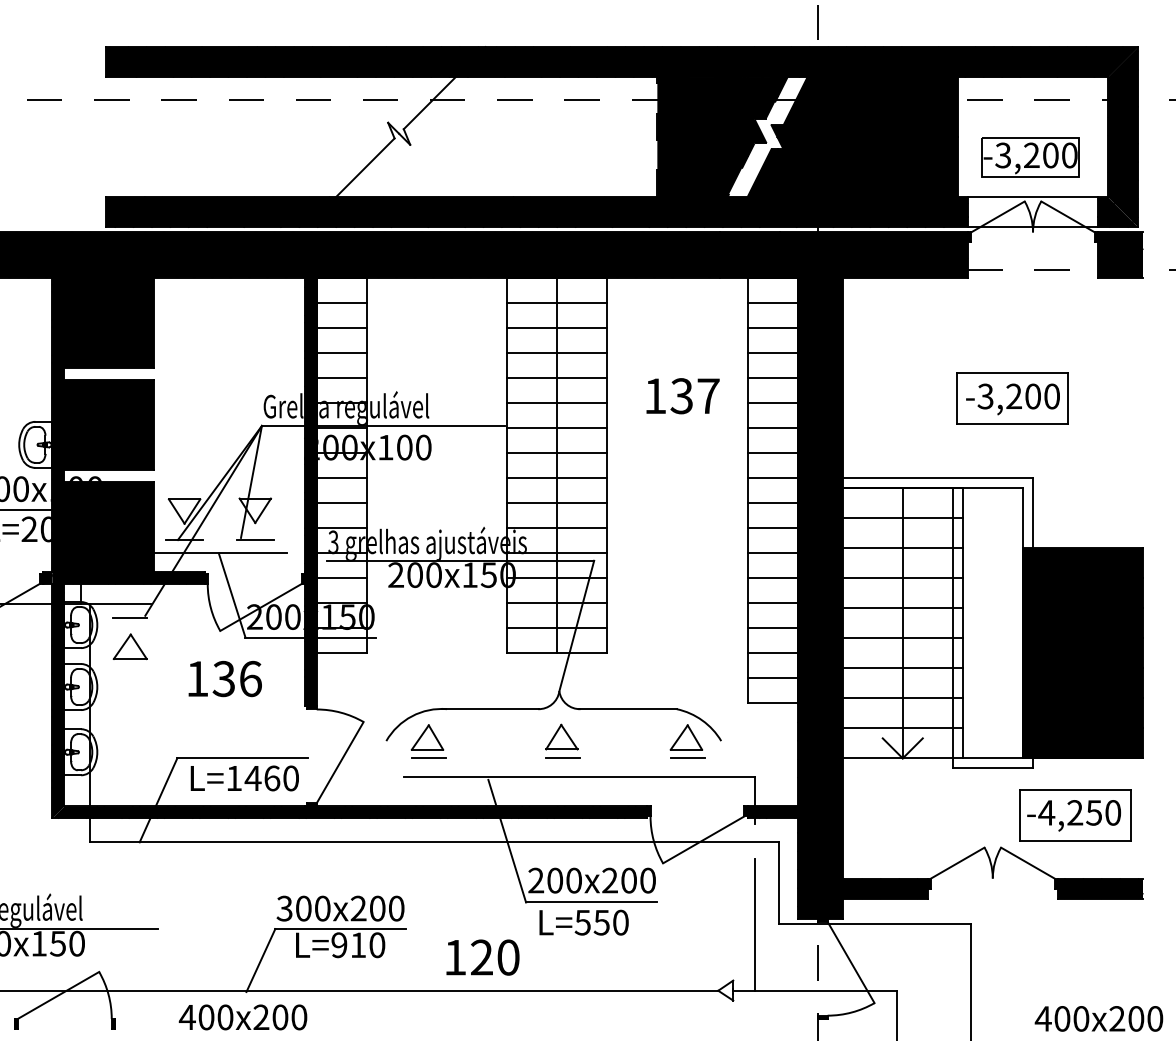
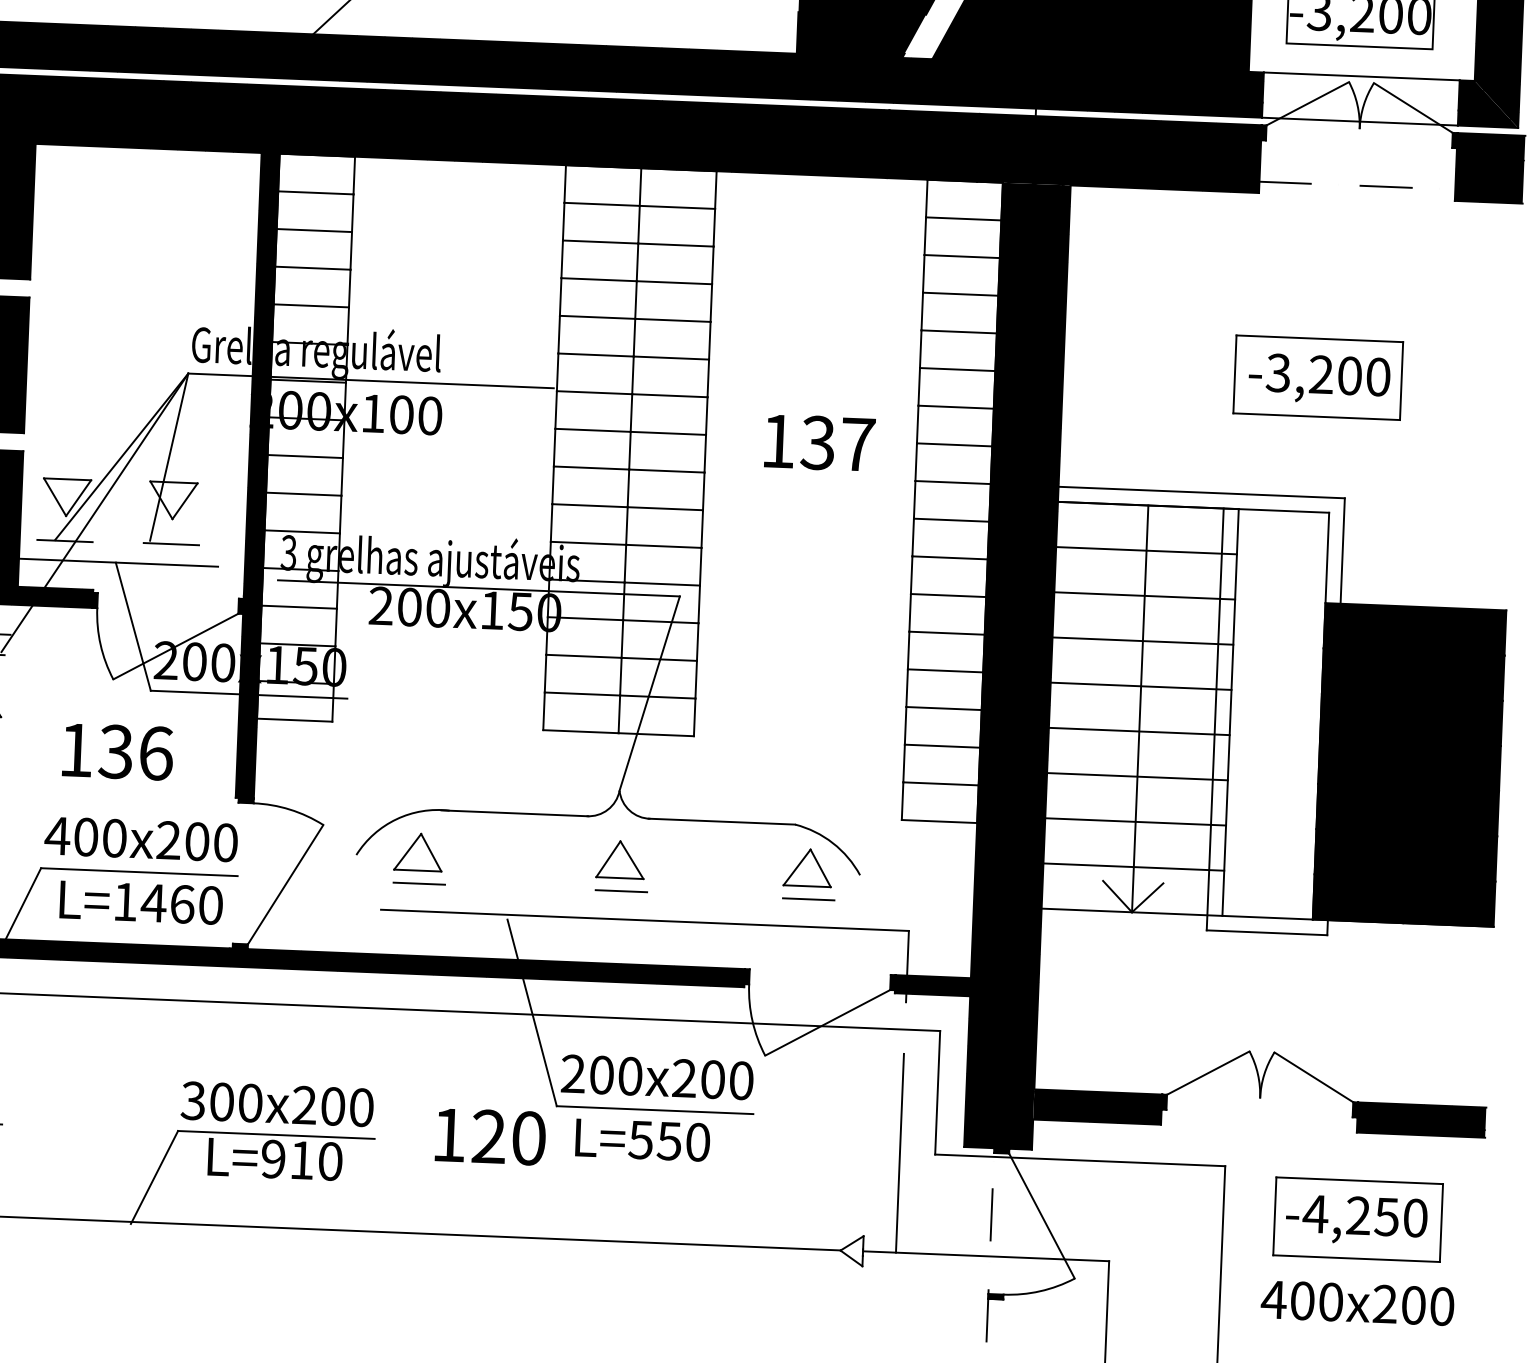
text: (682, 396) -> (819, 443), moved
part: (1075, 815) -> (1358, 1219), moved
text: (482, 957) -> (489, 1136), moved
text: (242, 1017) -> (140, 839), moved
text: (1098, 1018) -> (1356, 1302), moved

